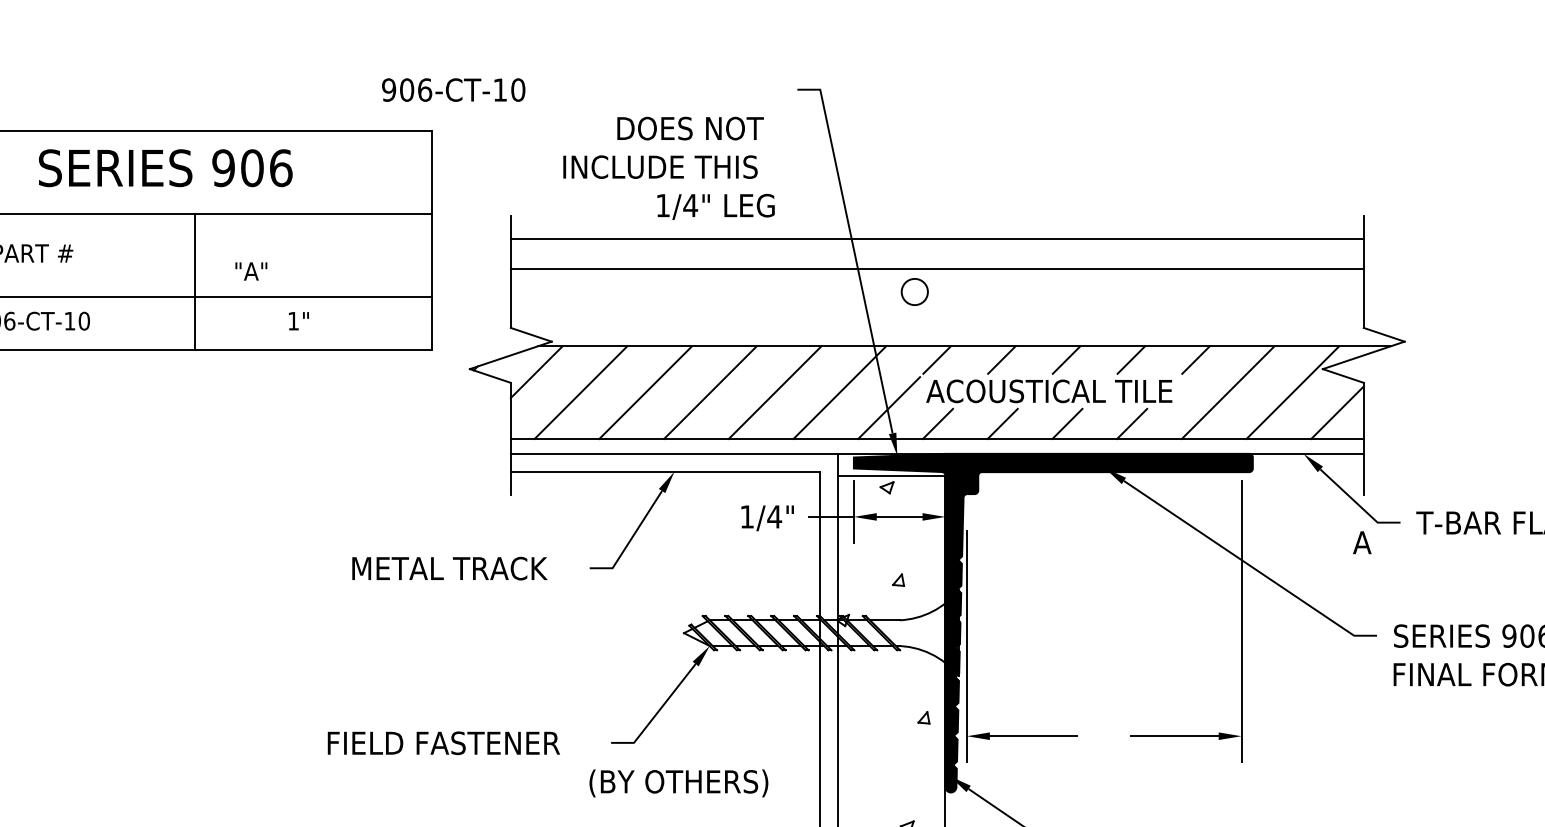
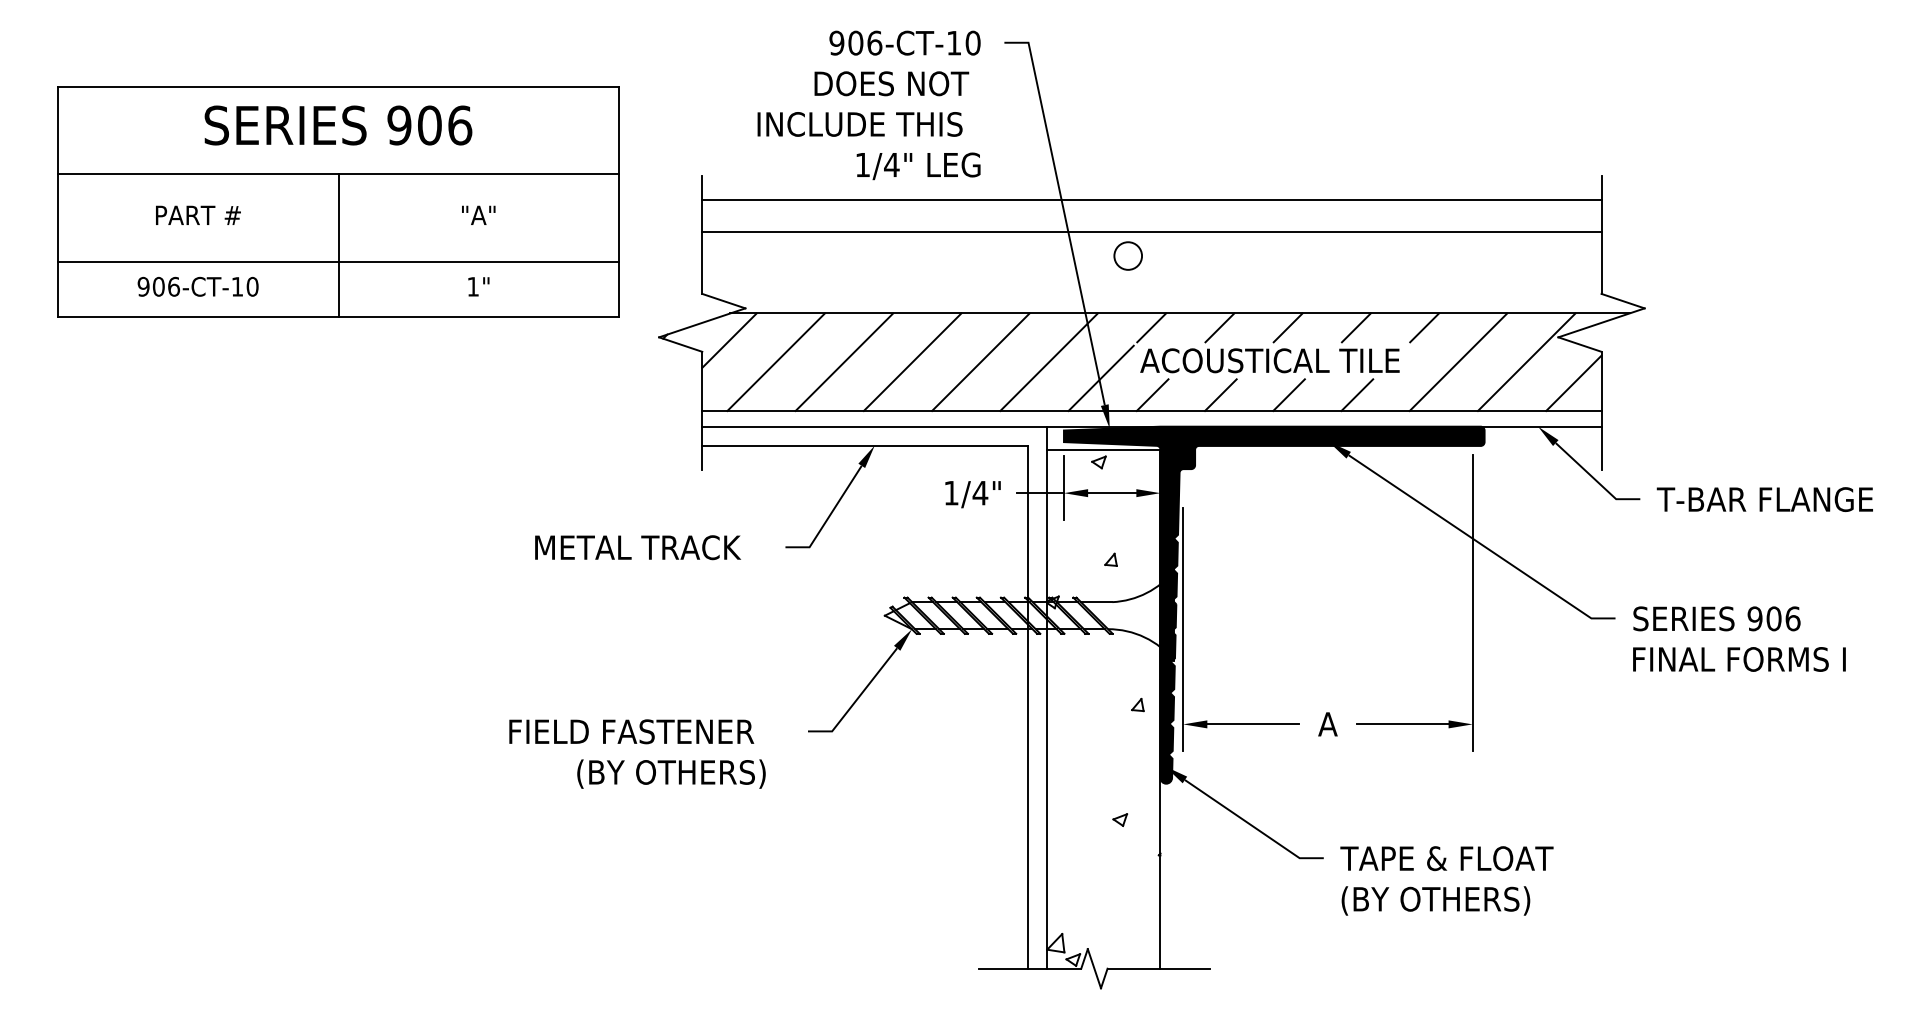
text: (453, 89) -> (904, 42), moved
text: (251, 270) -> (478, 214), moved
line: (195, 282) -> (338, 245), moved
text: (1361, 542) -> (1327, 724), moved
text: (678, 782) -> (671, 773), moved

